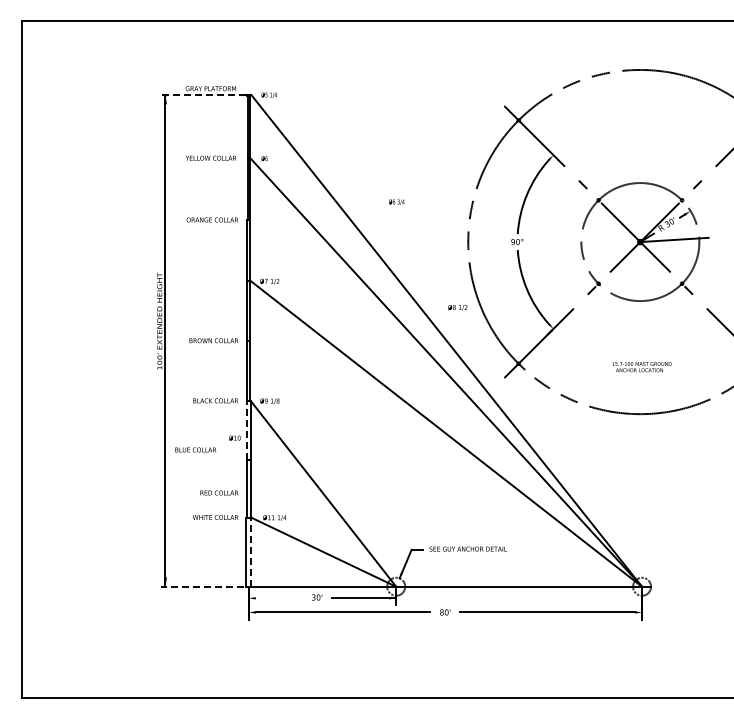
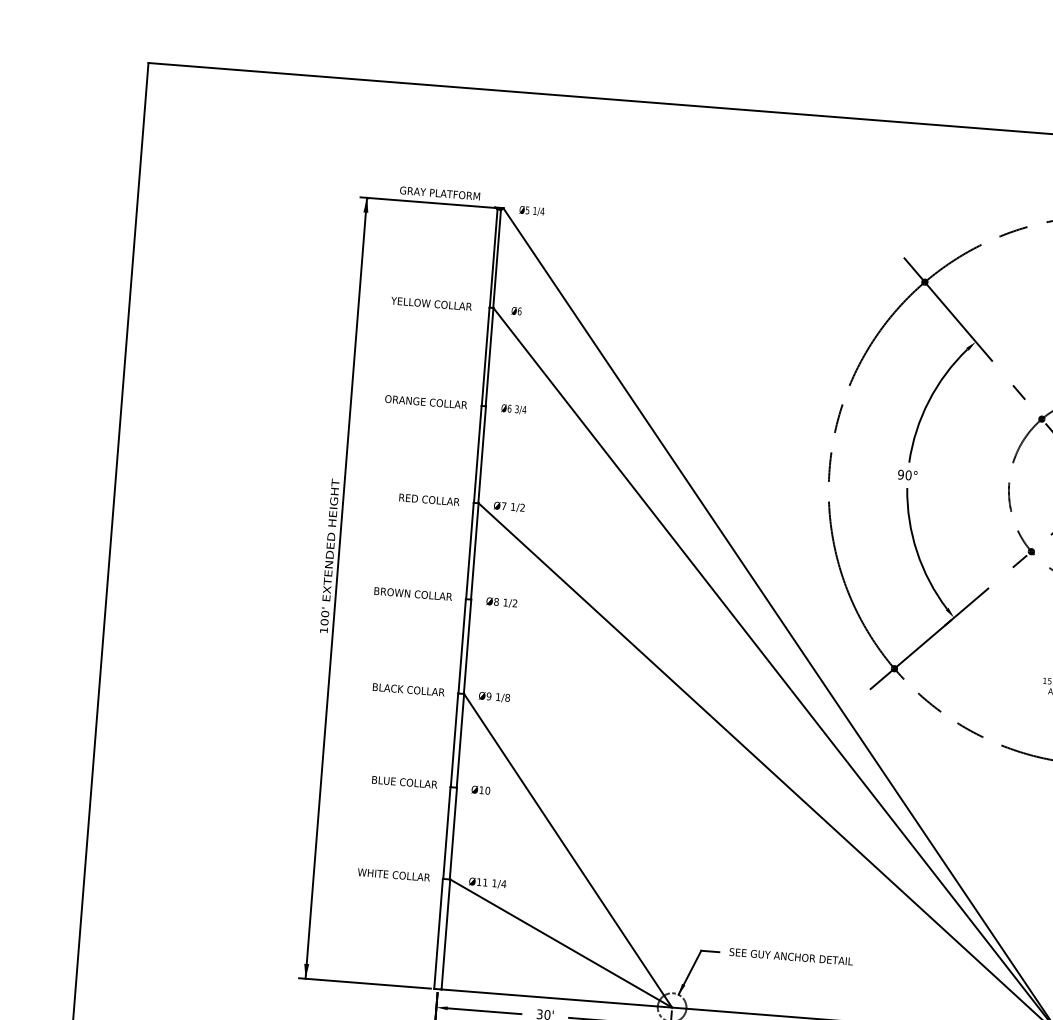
line: (203, 95) -> (427, 203), dashed -> solid
text: (396, 201) -> (513, 408), moved
text: (457, 307) -> (501, 602), moved
line: (246, 430) -> (453, 740), dashed -> solid
text: (234, 437) -> (480, 789), moved
text: (195, 449) -> (404, 781), moved
text: (219, 492) -> (429, 499), moved
line: (251, 552) -> (446, 935), dashed -> solid
line: (202, 586) -> (364, 982), dashed -> solid
line: (278, 598) -> (483, 1011), added

